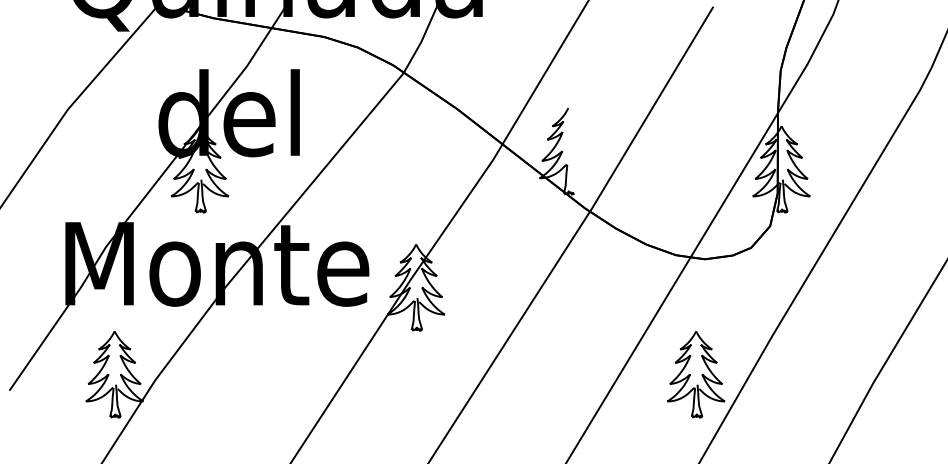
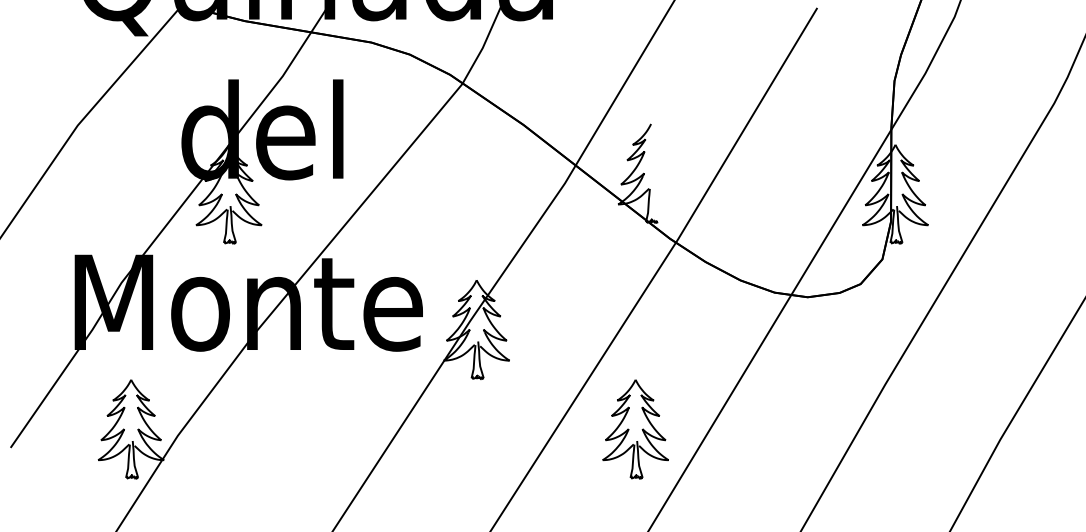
part: (696, 374) -> (635, 429), moved

